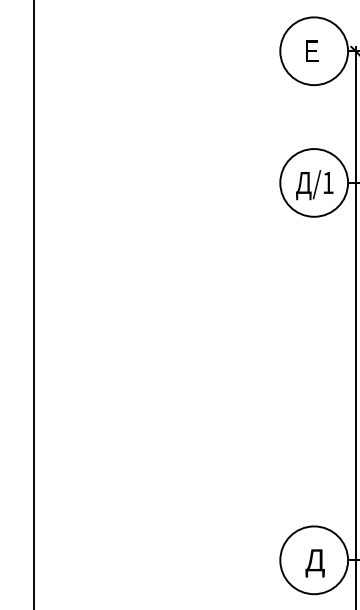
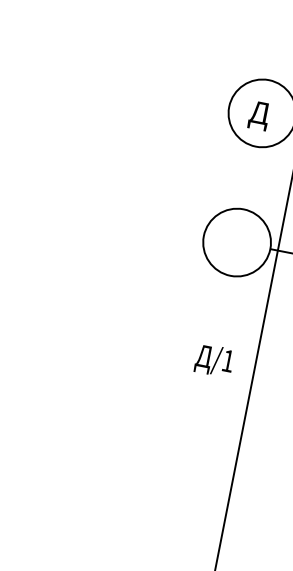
text: (311, 54) -> (259, 116), Е -> Д
text: (314, 185) -> (214, 360), moved

